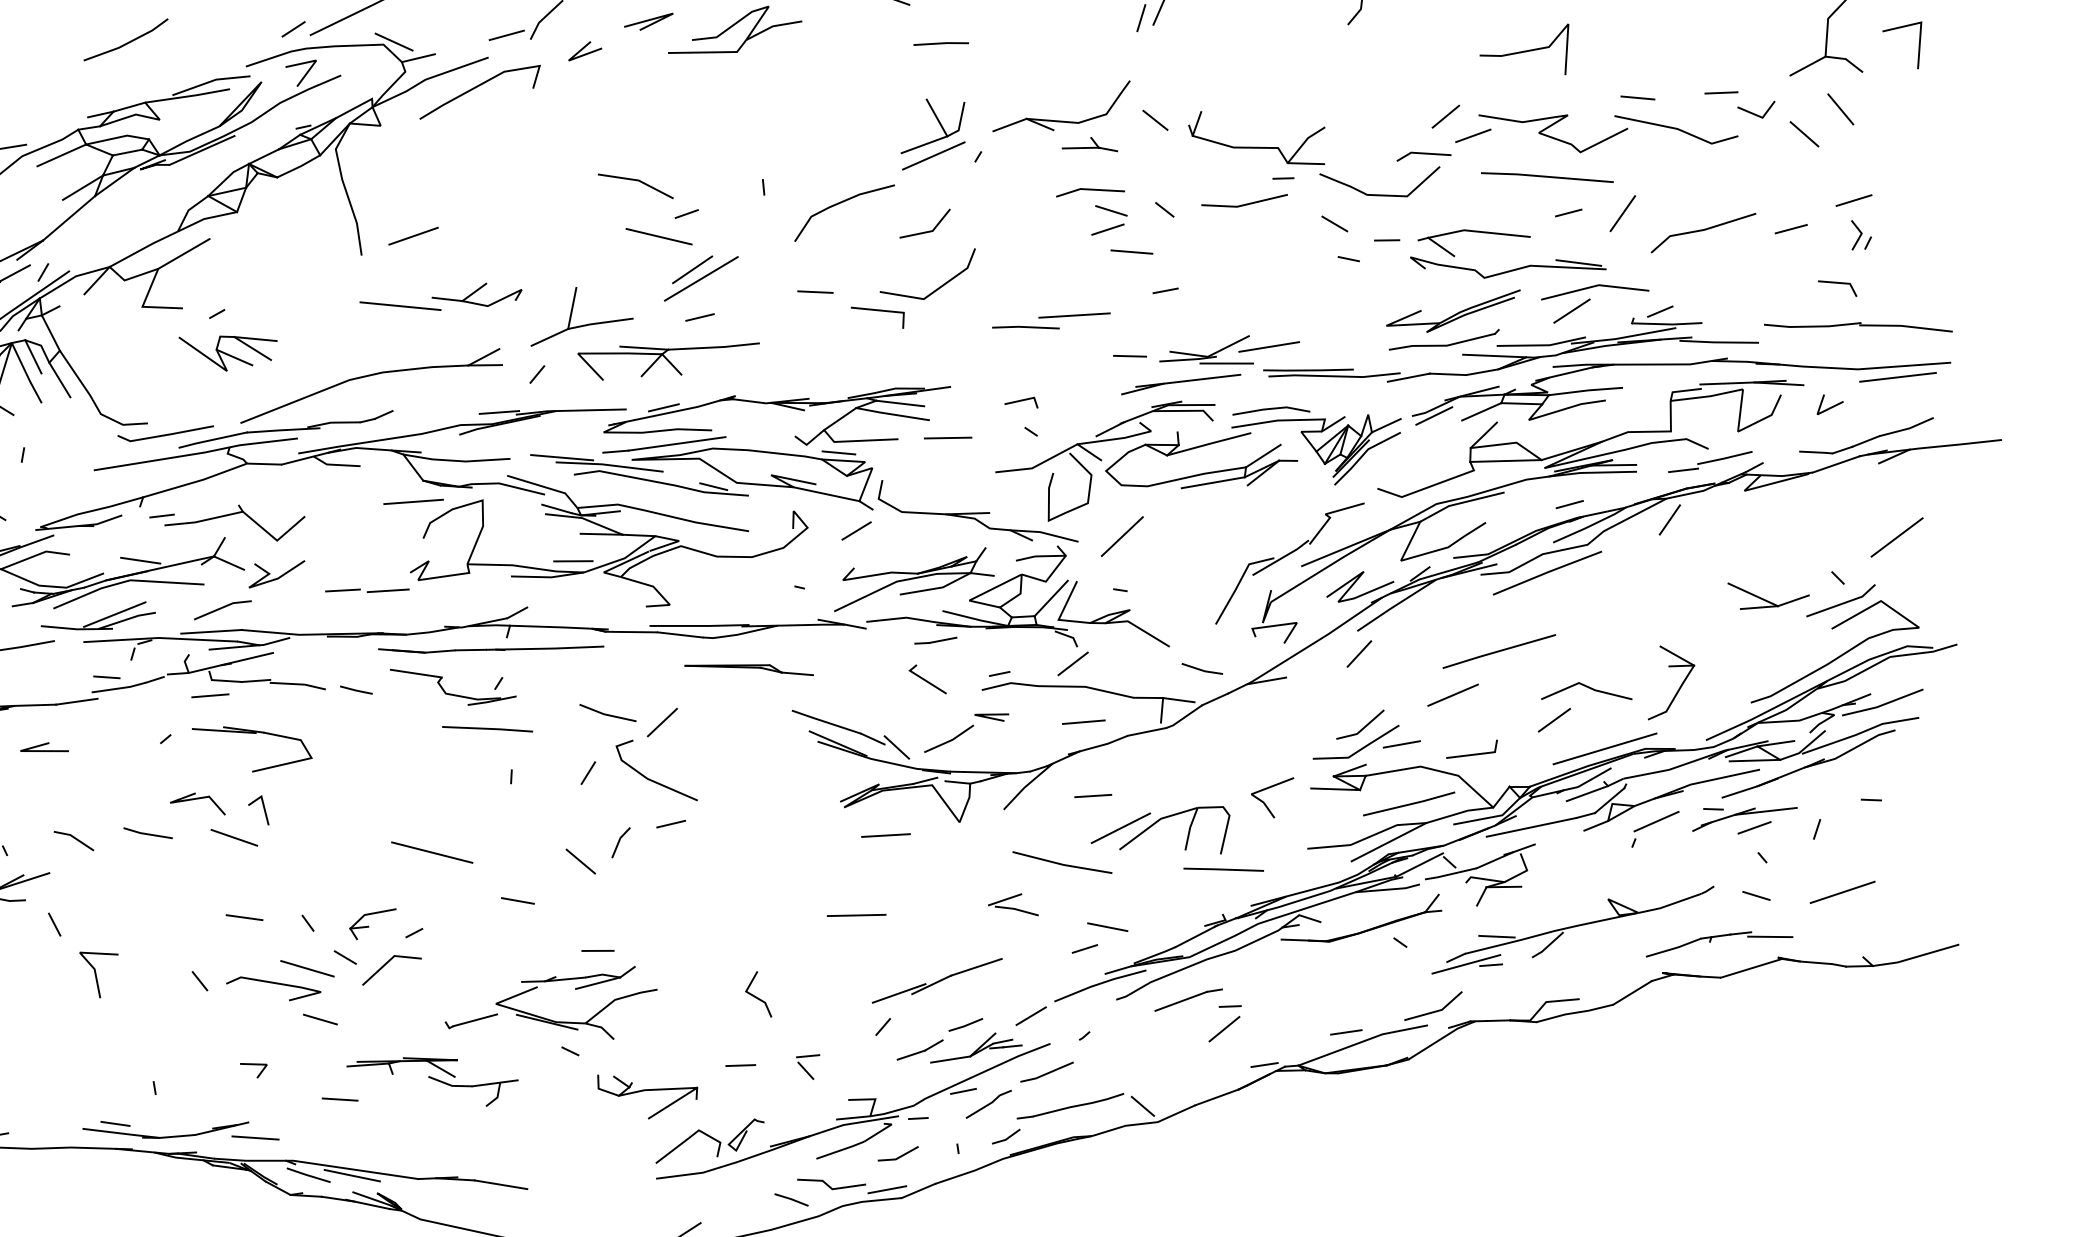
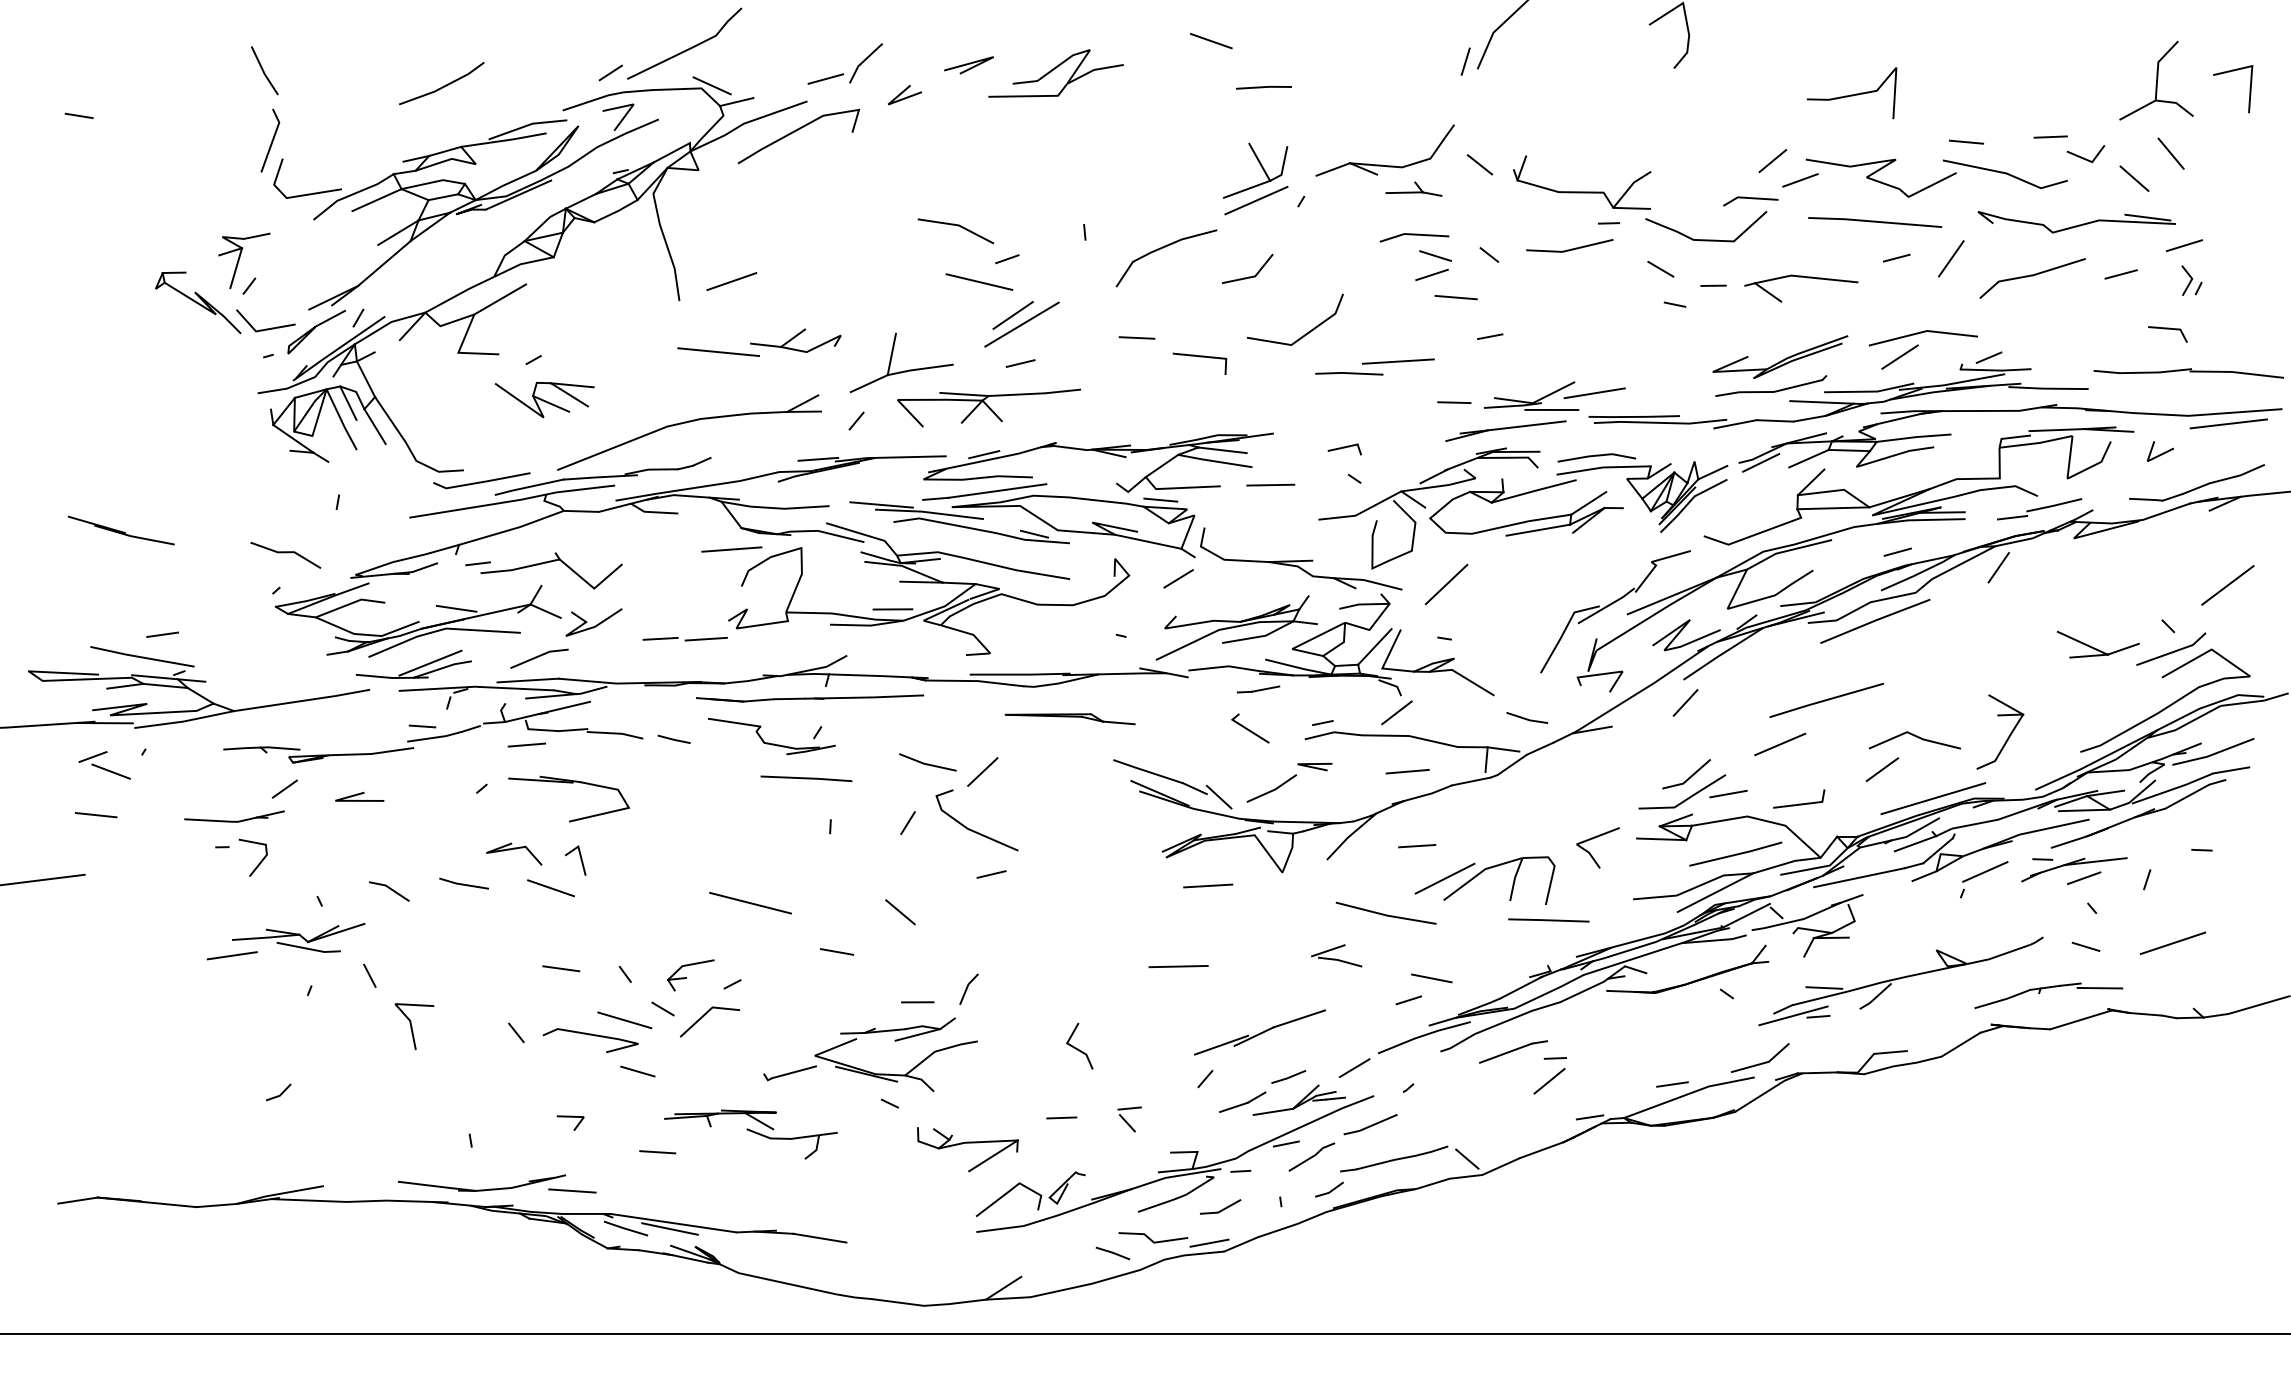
part: (1508, 267) -> (2076, 222), moved
line: (937, 287) -> (1305, 333), moved
line: (620, 841) -> (968, 987), moved
line: (115, 1123) -> (431, 1176), removed

